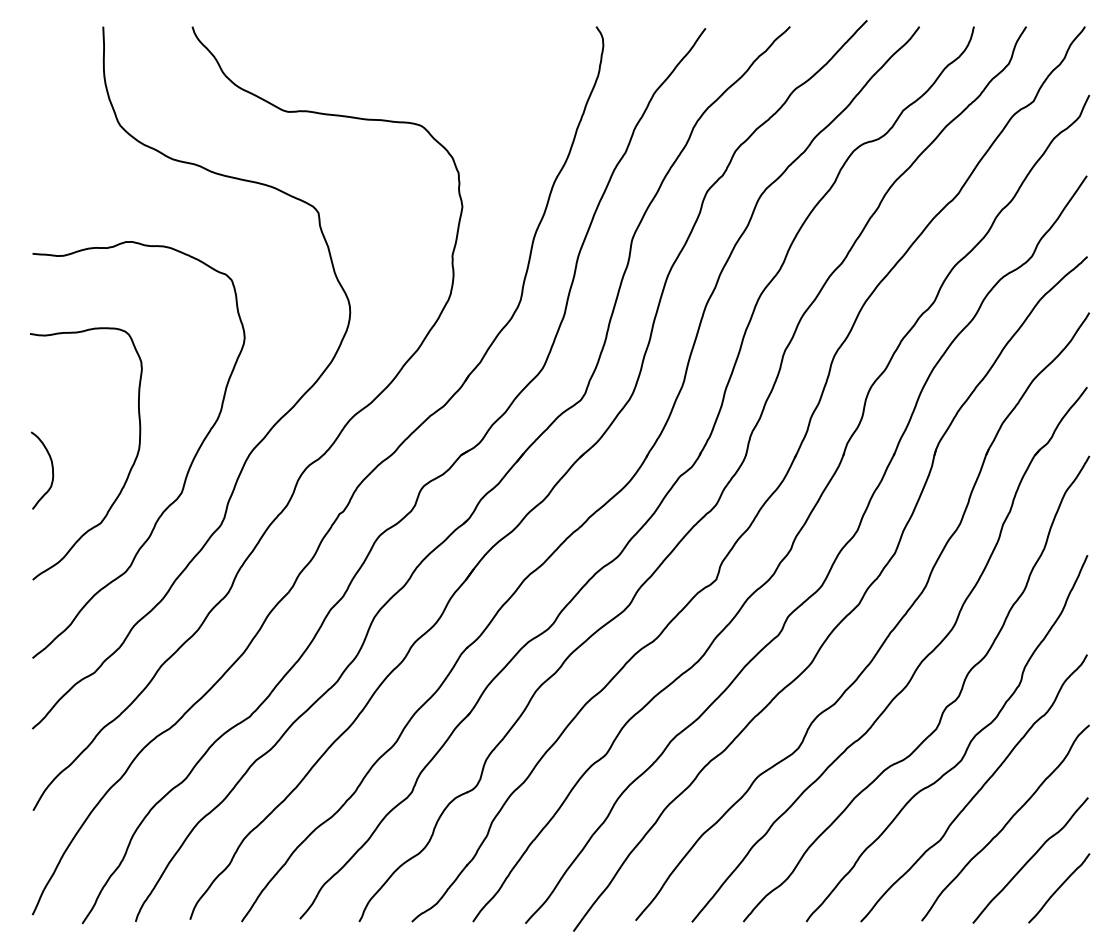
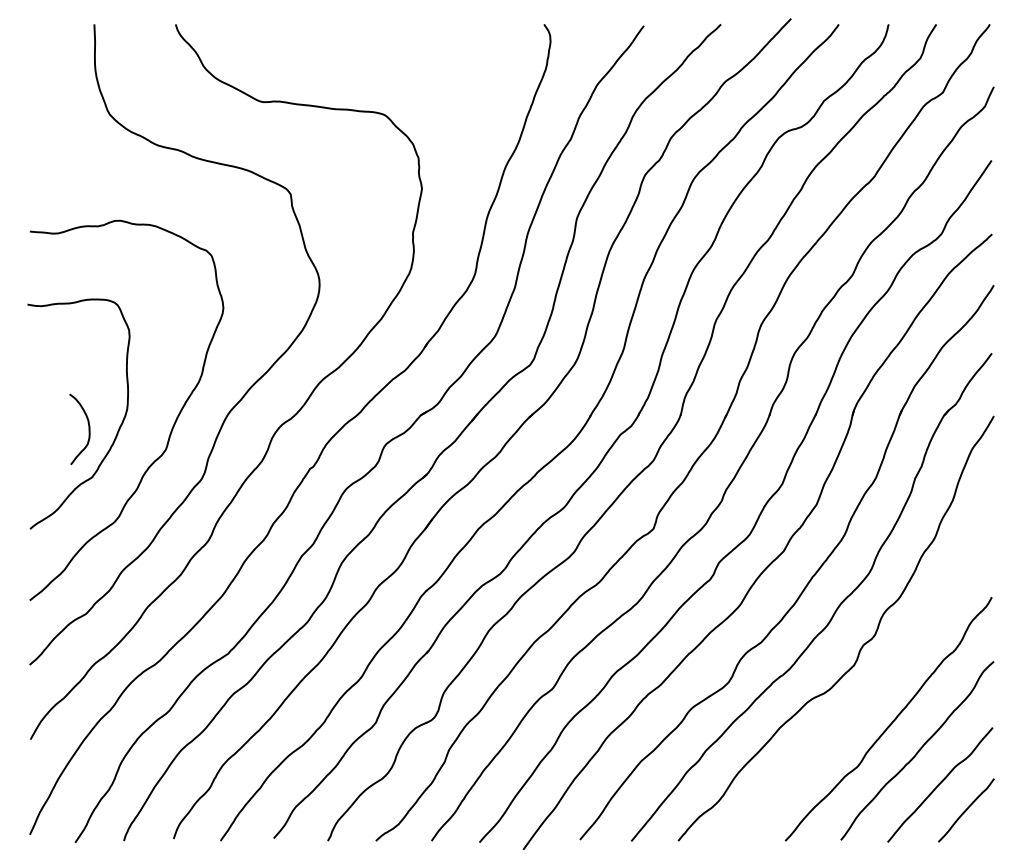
curve: (51, 469) -> (88, 428), moved
curve: (966, 748) -> (881, 682), removed

